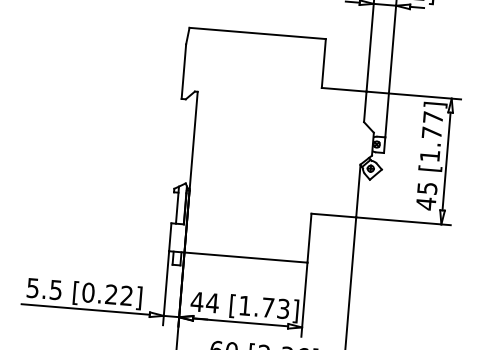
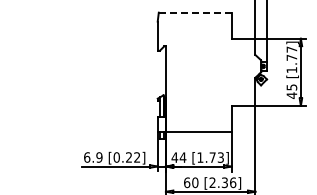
line: (258, 33) -> (195, 12), solid -> dashed
text: (44, 289) -> (93, 157), 5.5 -> 6.9

